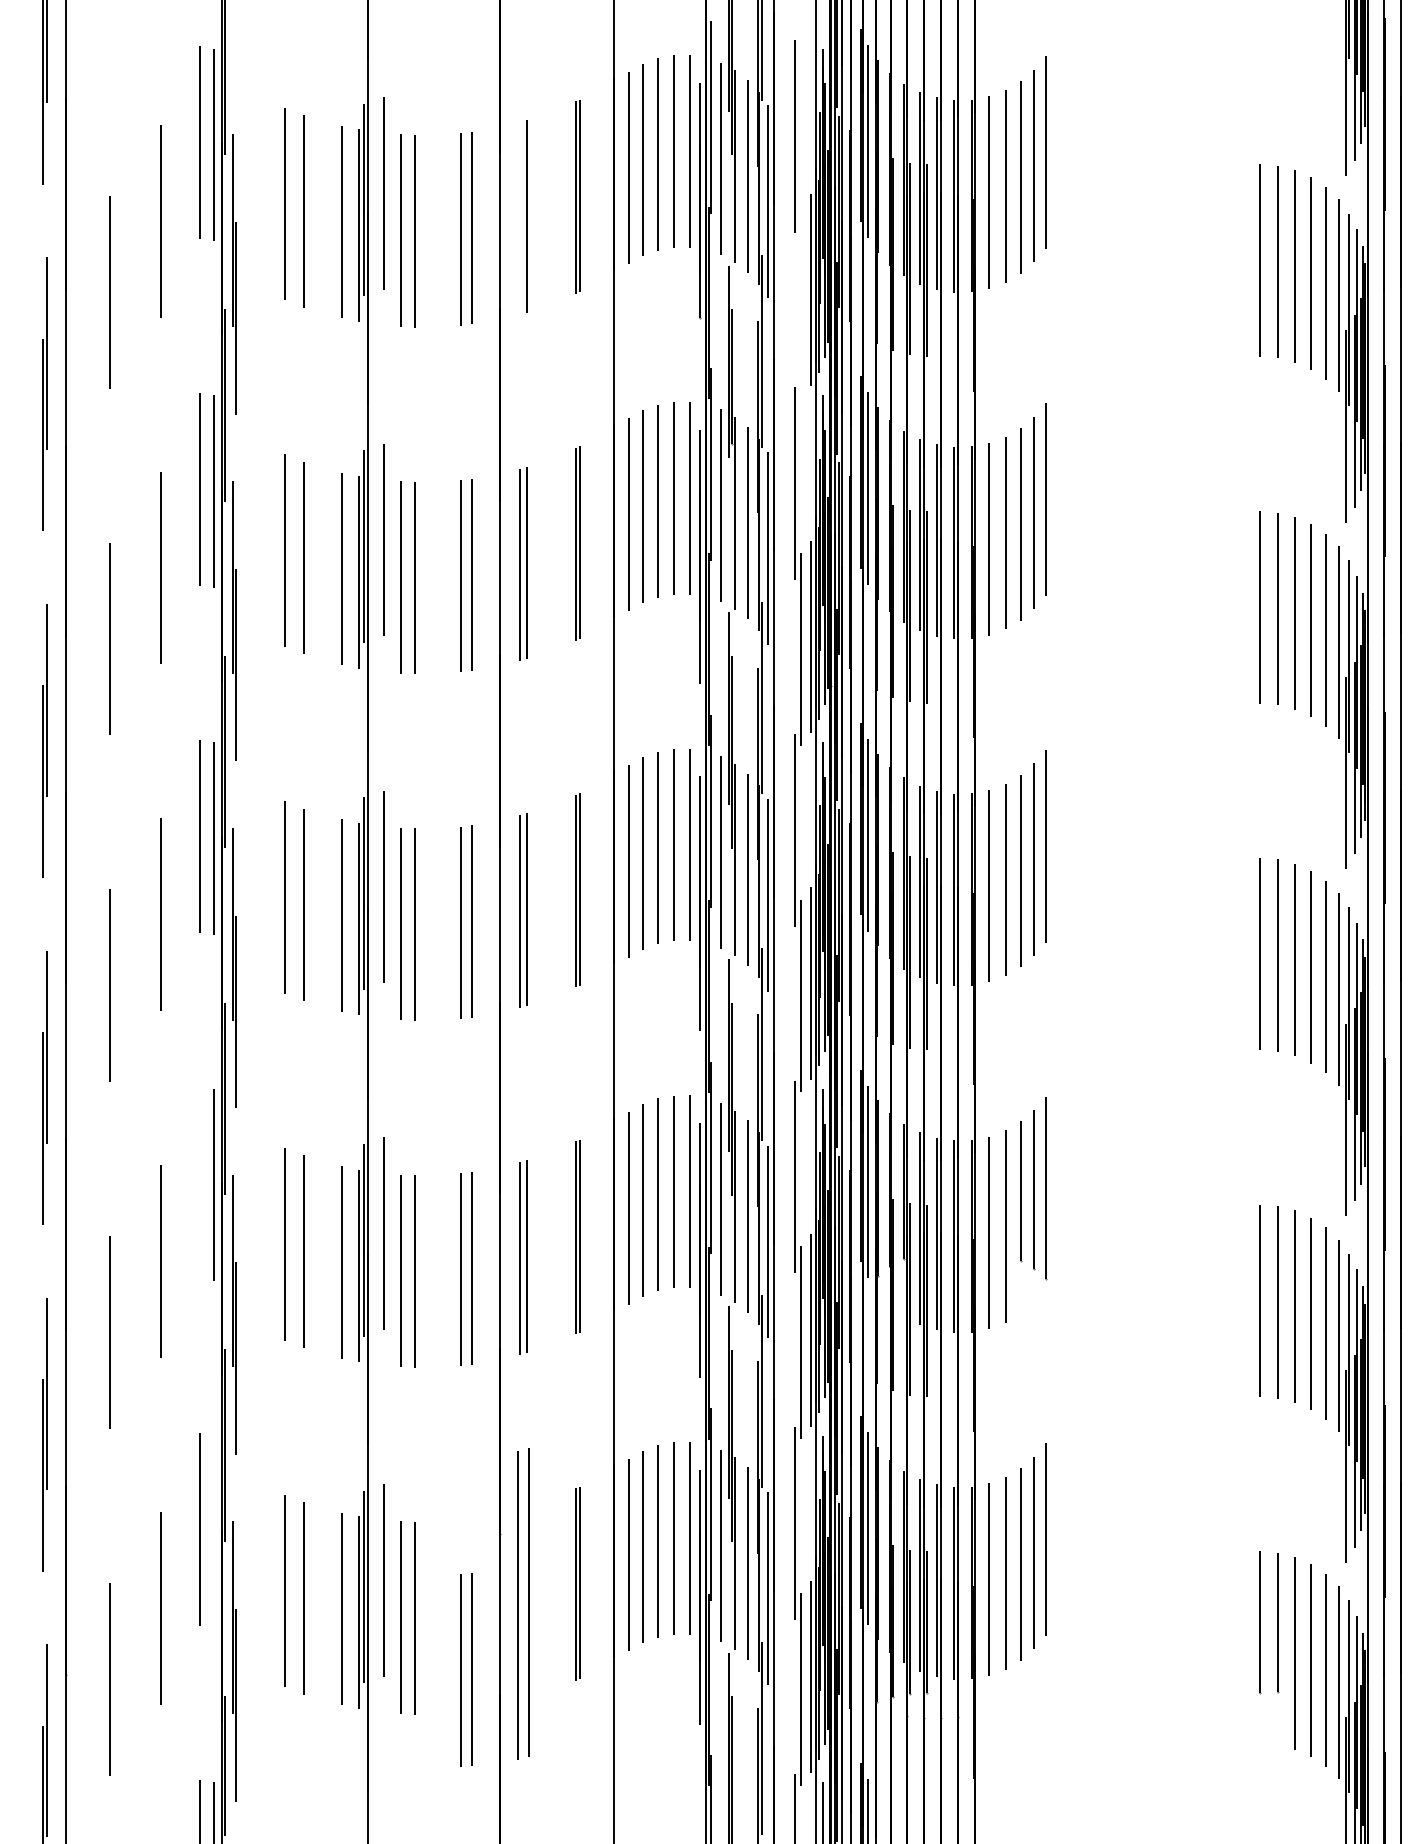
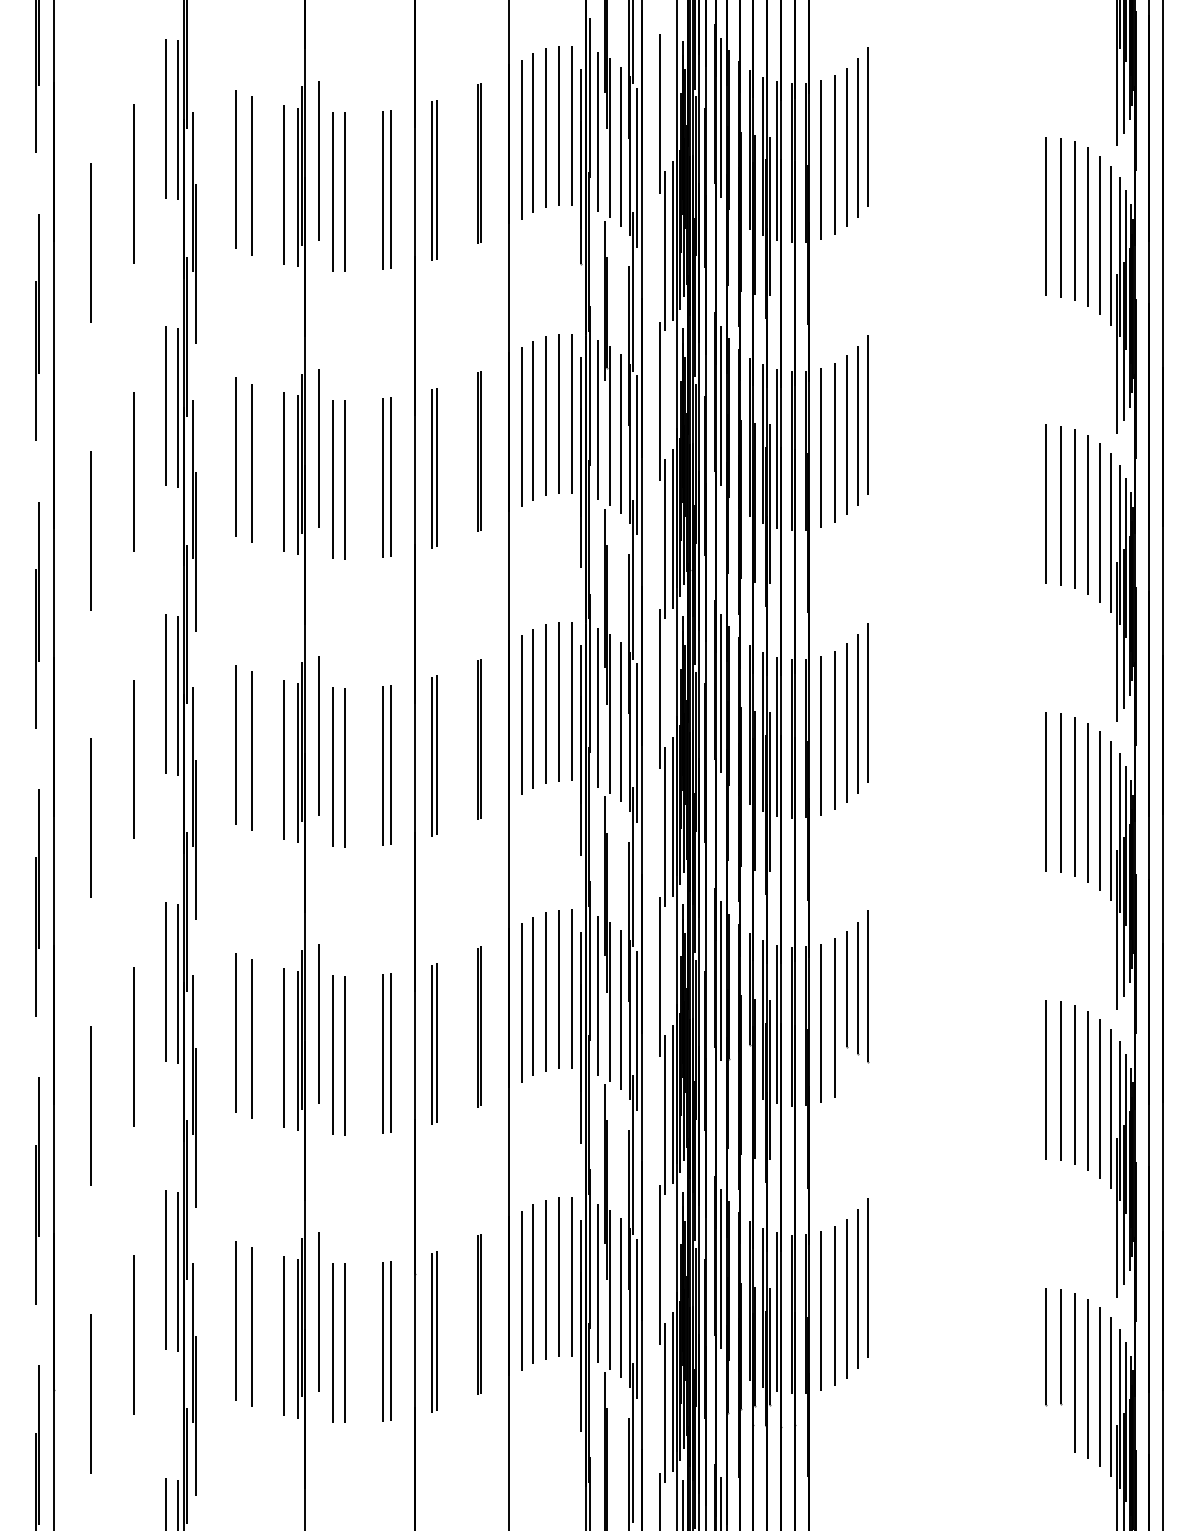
line: (520, 218) -> (431, 181), added
line: (800, 302) -> (664, 251), added
line: (199, 1182) -> (165, 981), added
line: (214, 1531) -> (177, 1271), added
part: (523, 1603) -> (434, 1331), size x0.62
part: (465, 1670) -> (386, 1341), moved

